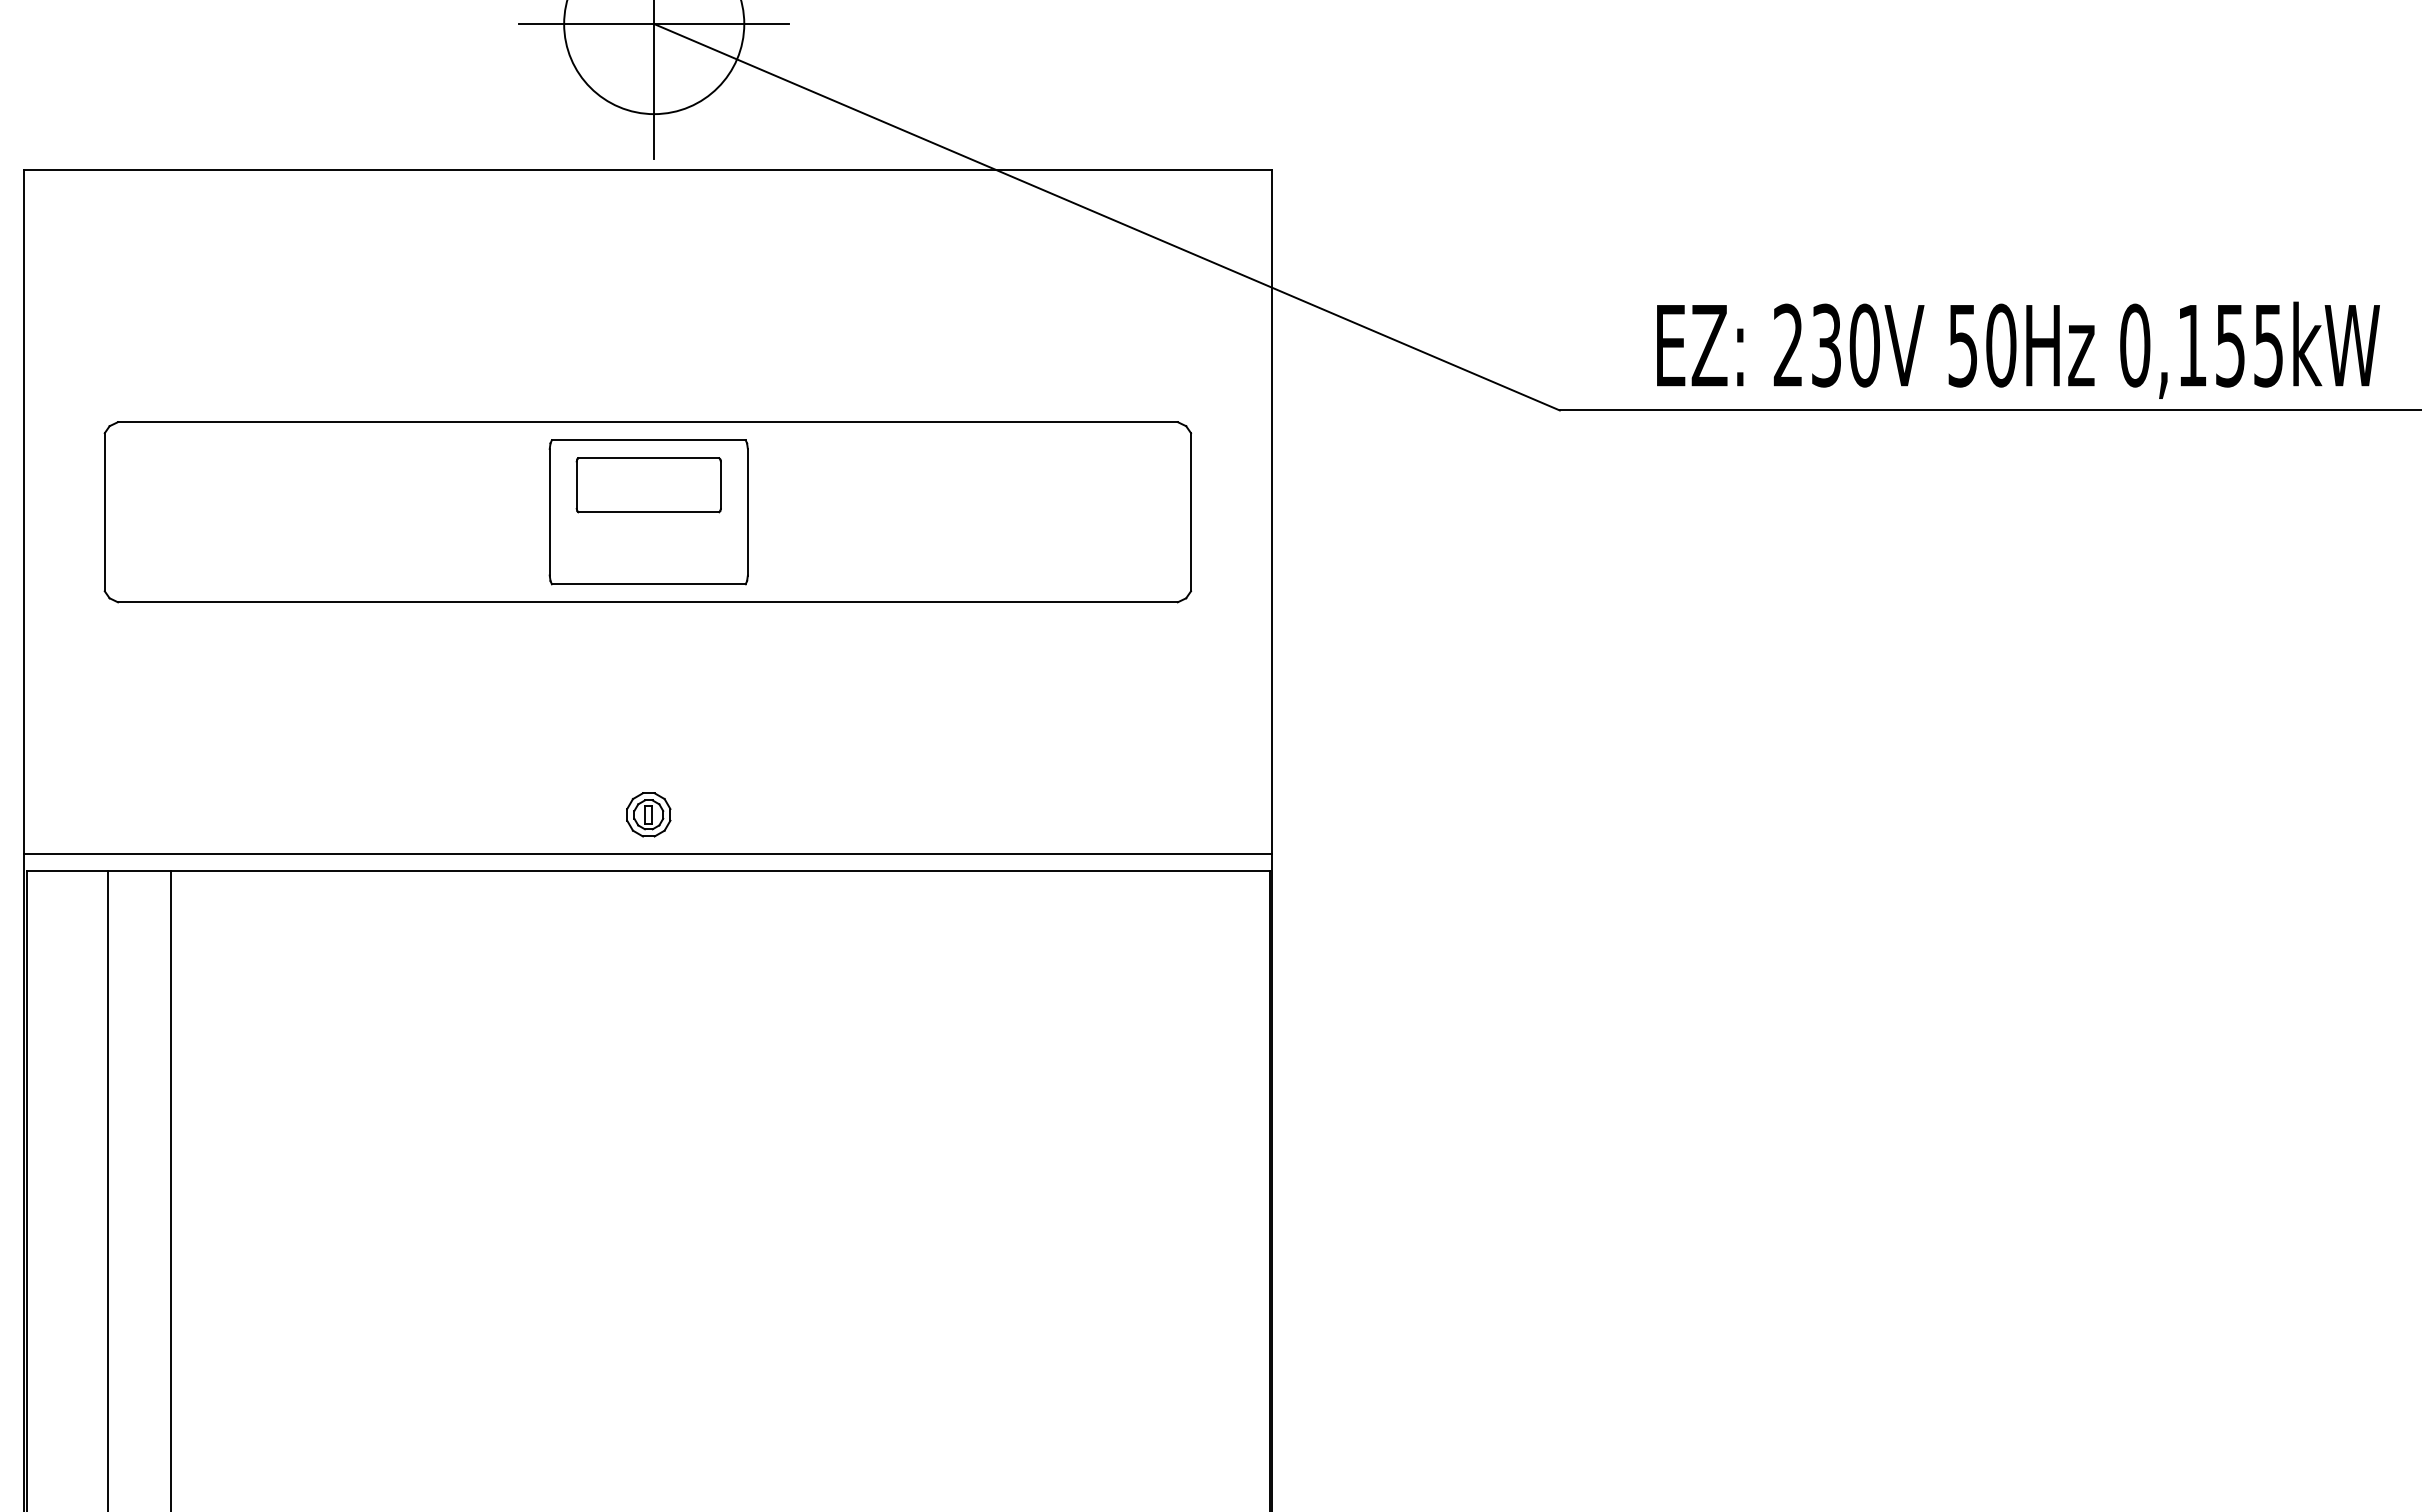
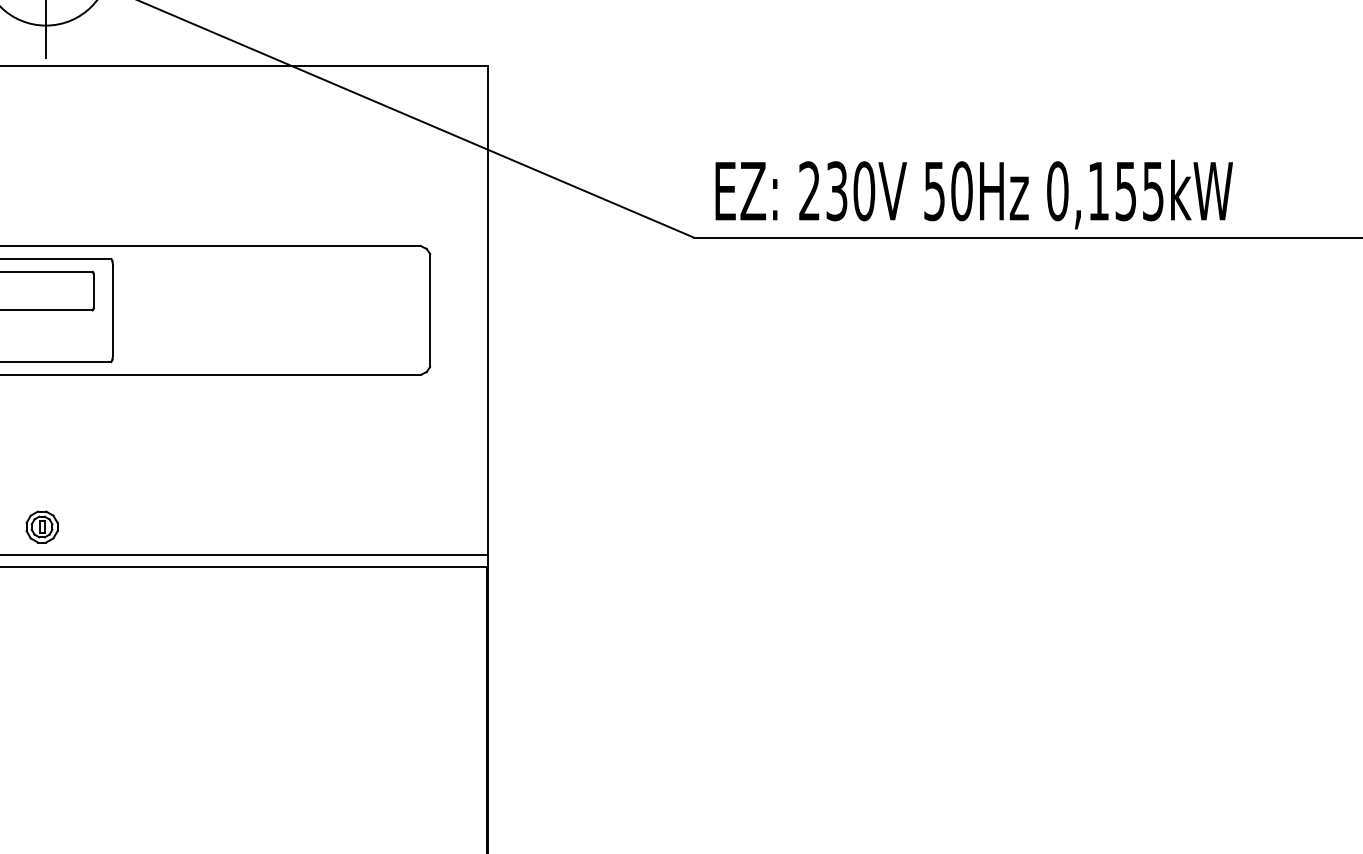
text: (2018, 349) -> (974, 194), moved

